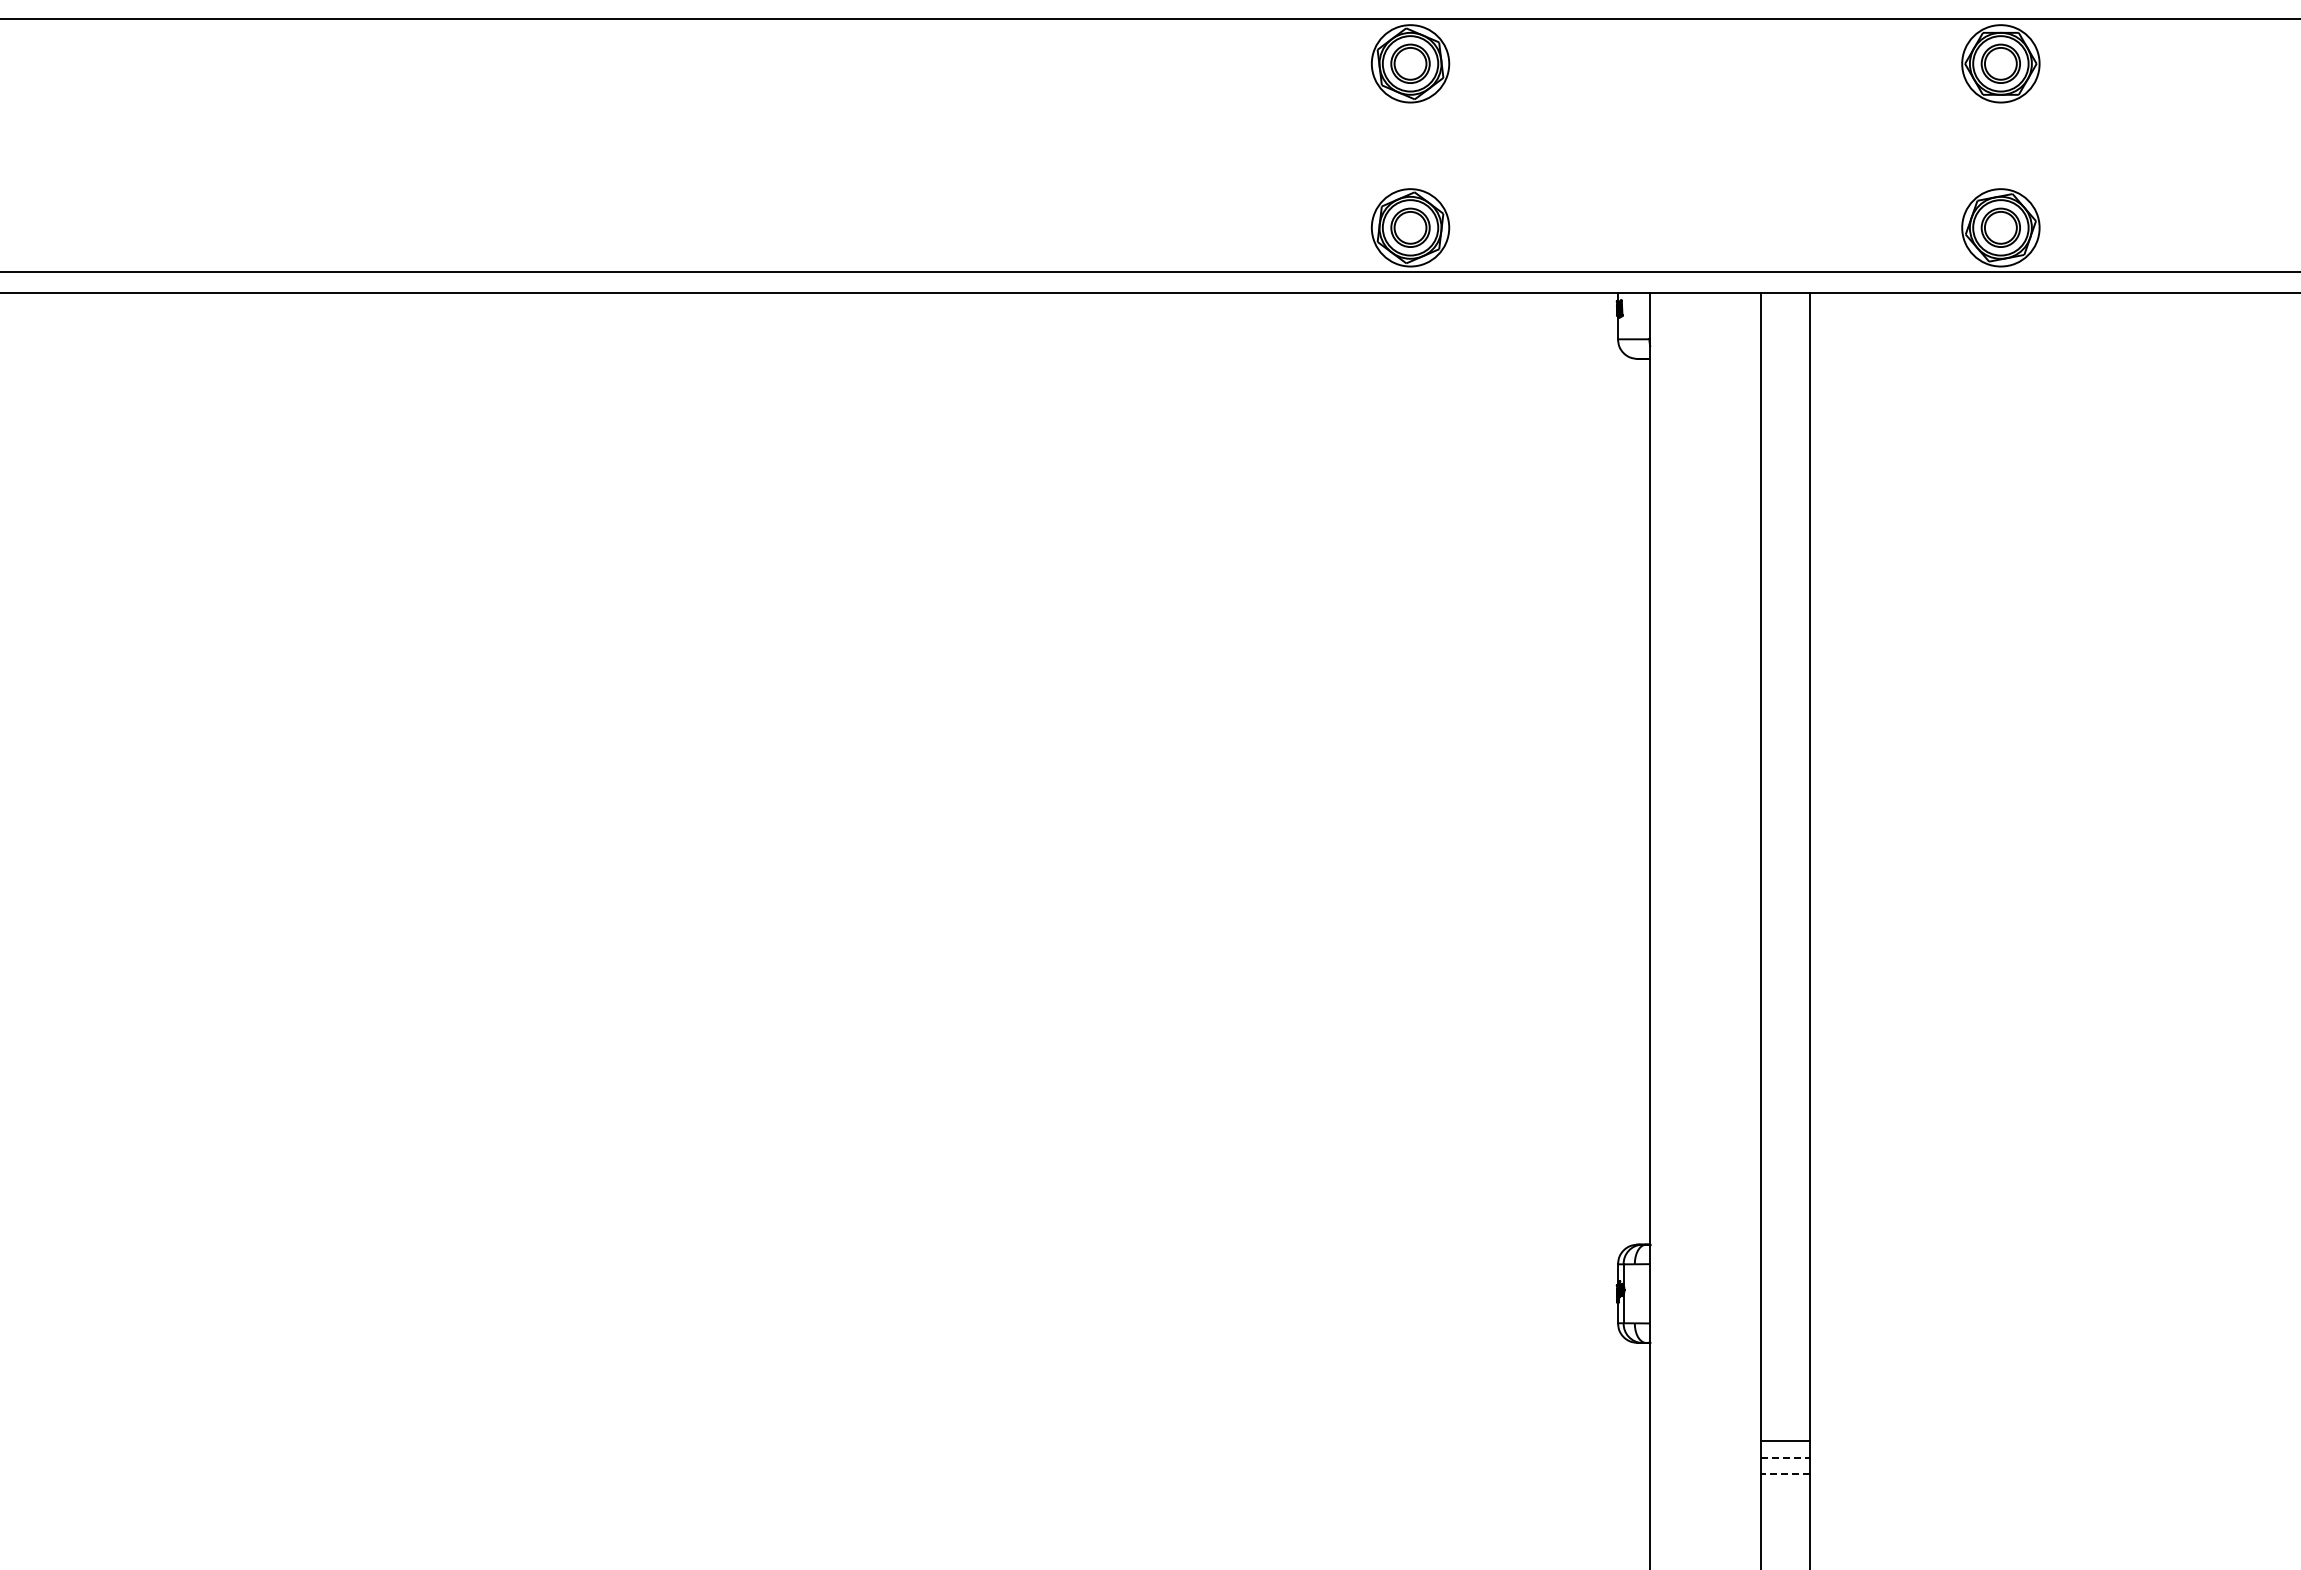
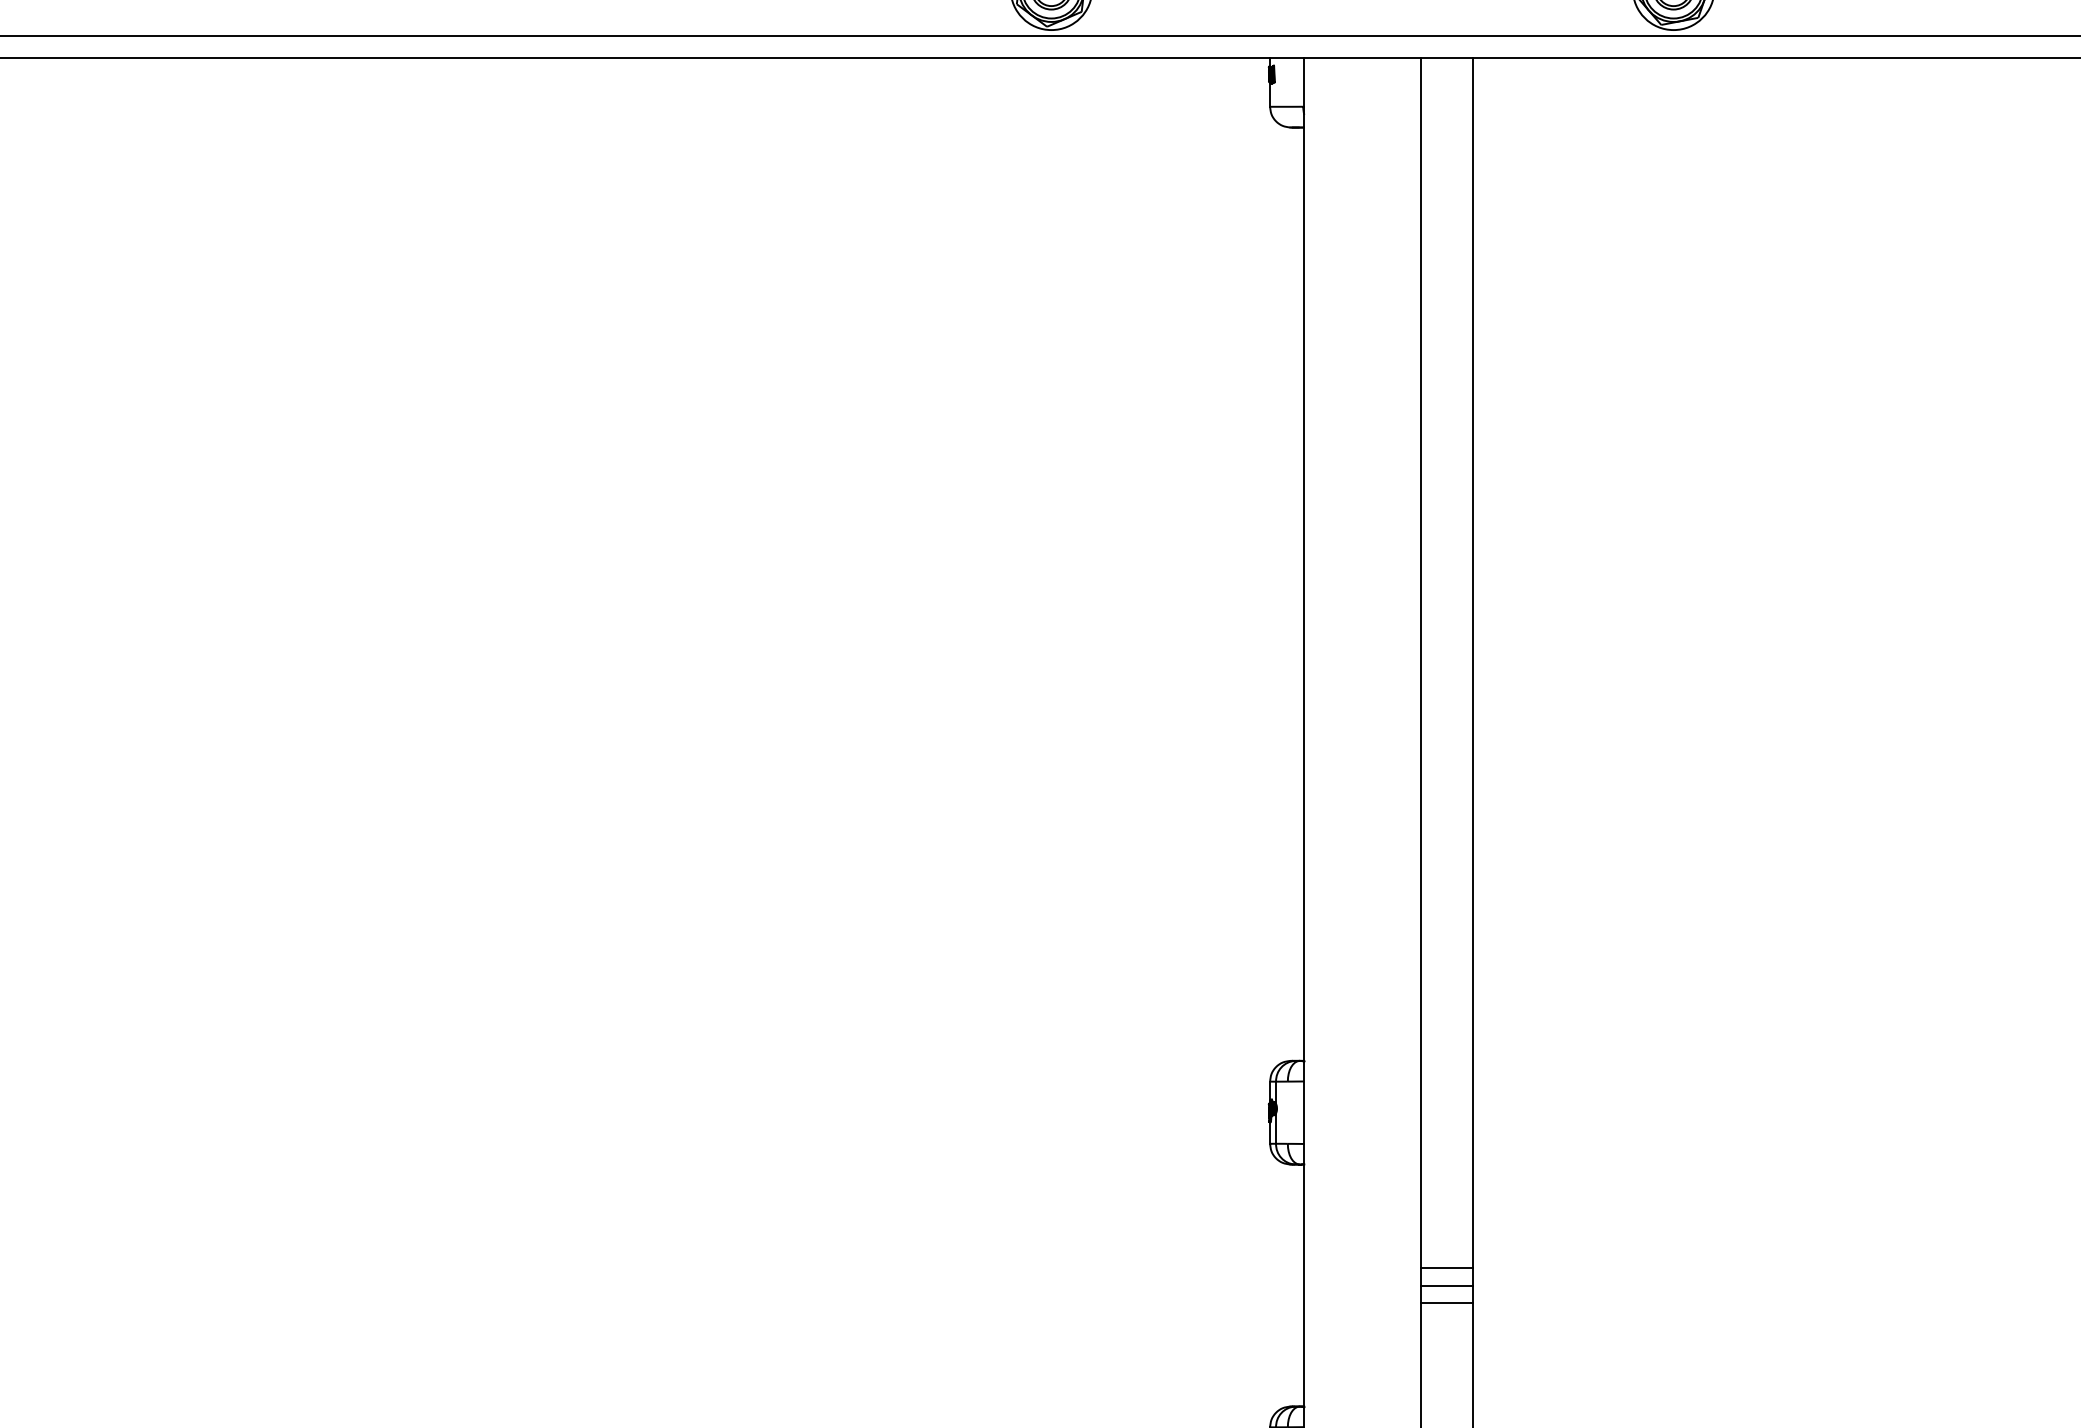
line: (1785, 1457) -> (1446, 1285), dashed -> solid
line: (1785, 1474) -> (1446, 1303), dashed -> solid

